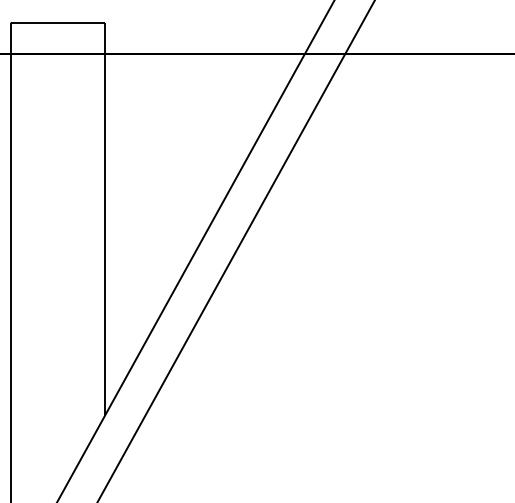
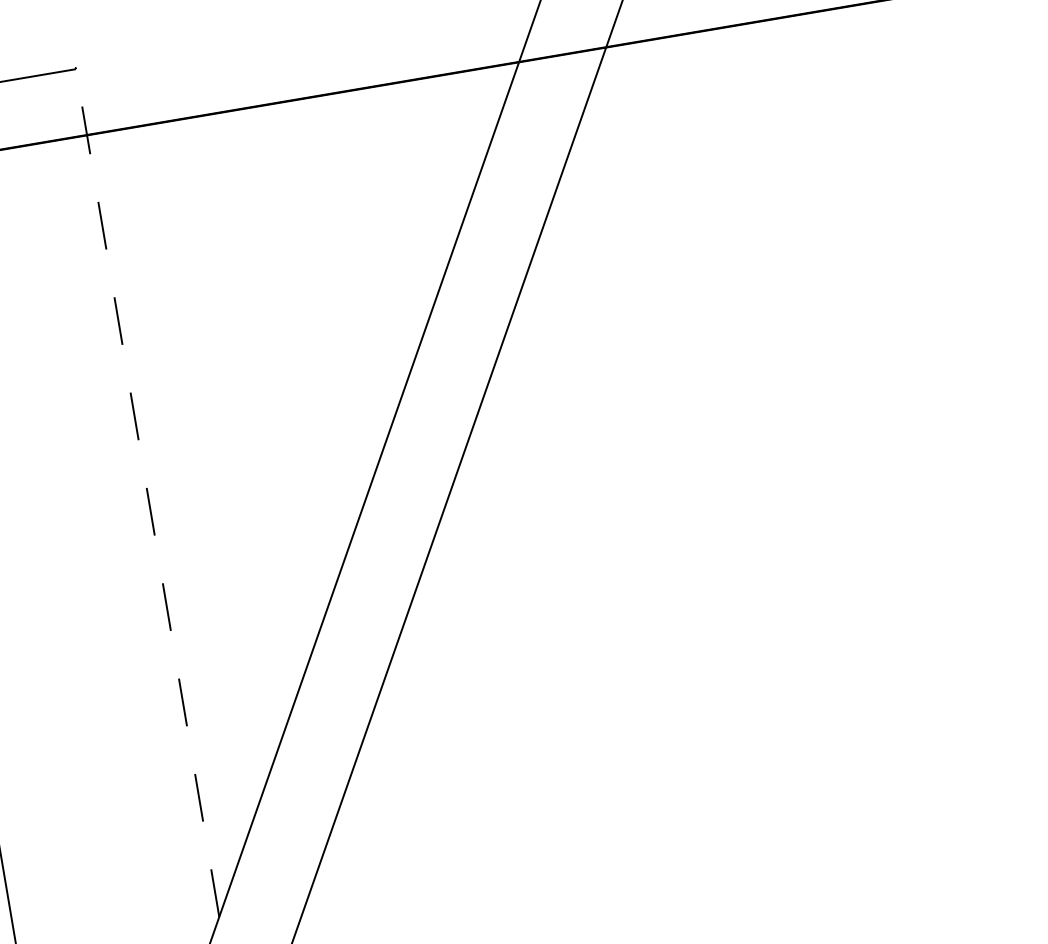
line: (104, 219) -> (146, 492), solid -> dashed

